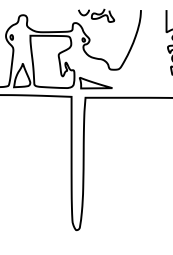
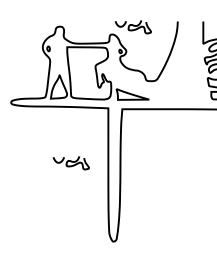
part: (33, 152) -> (70, 163), added

